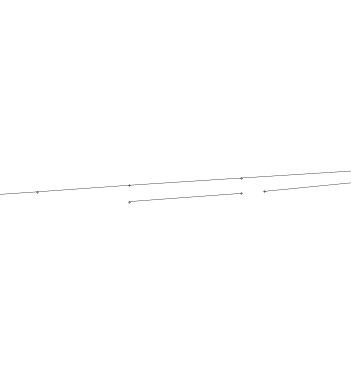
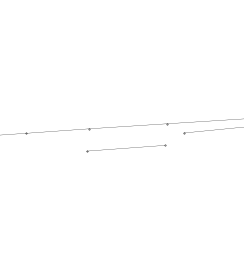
part: (186, 197) -> (126, 148), moved

